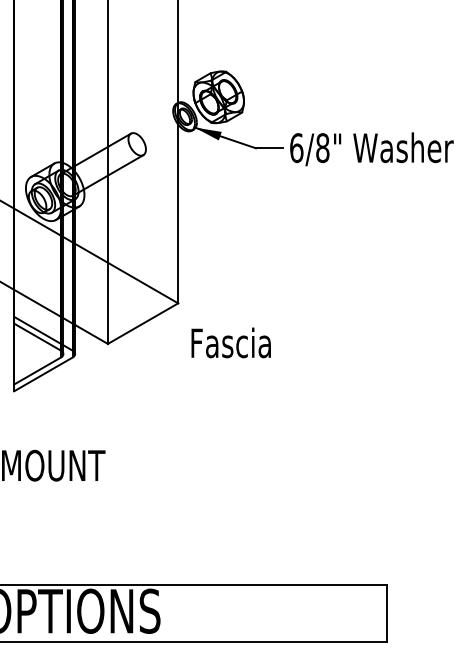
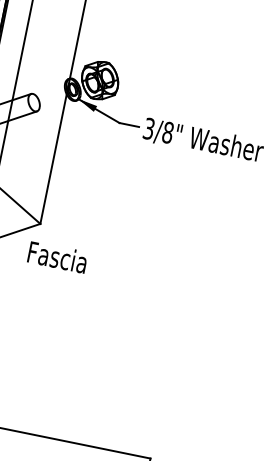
text: (296, 148) -> (148, 129), 6/8" -> 3/8"
text: (230, 342) -> (57, 256), moved

